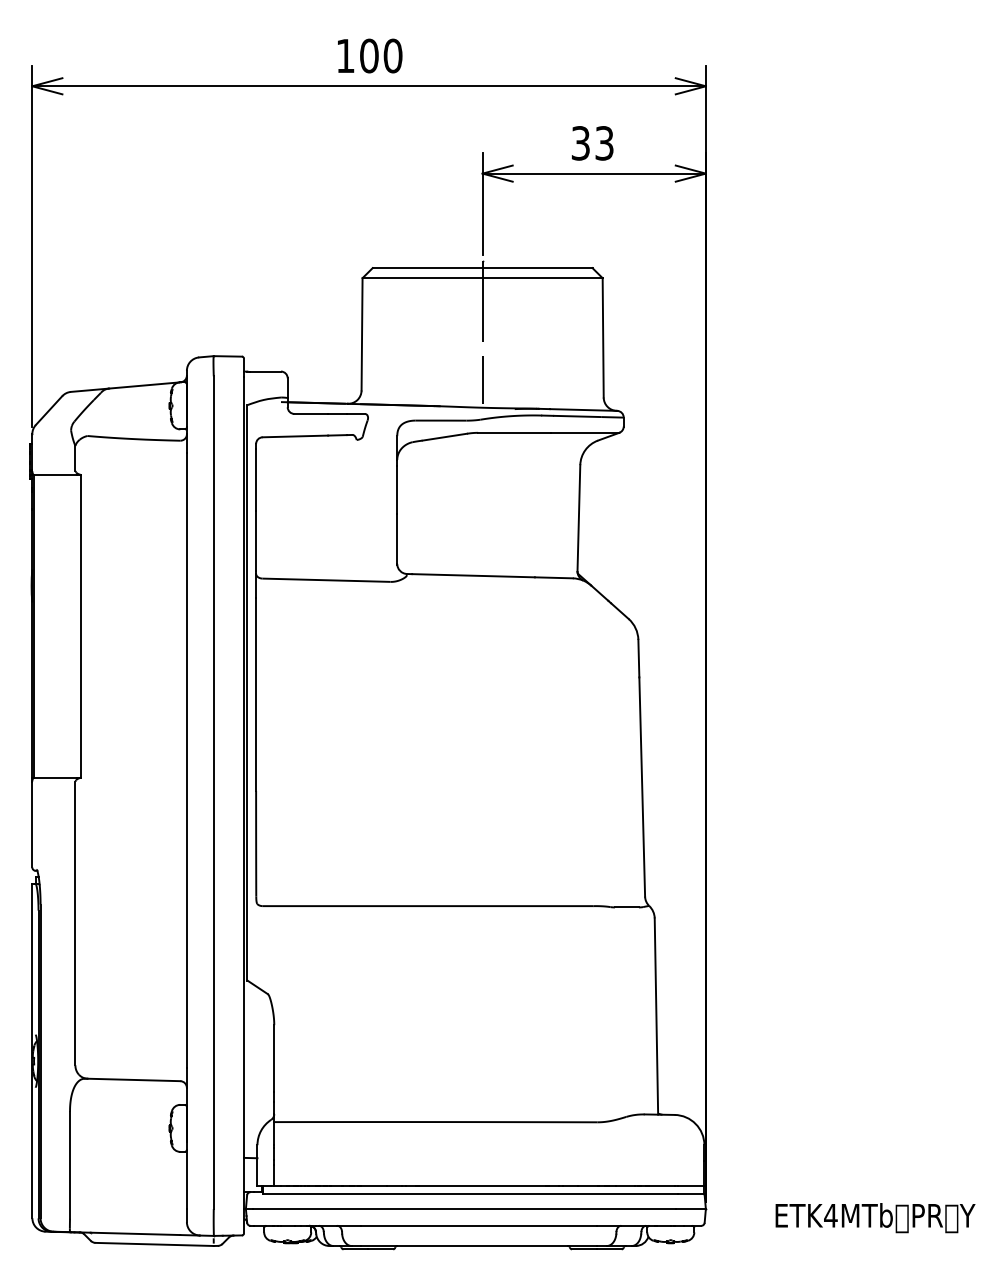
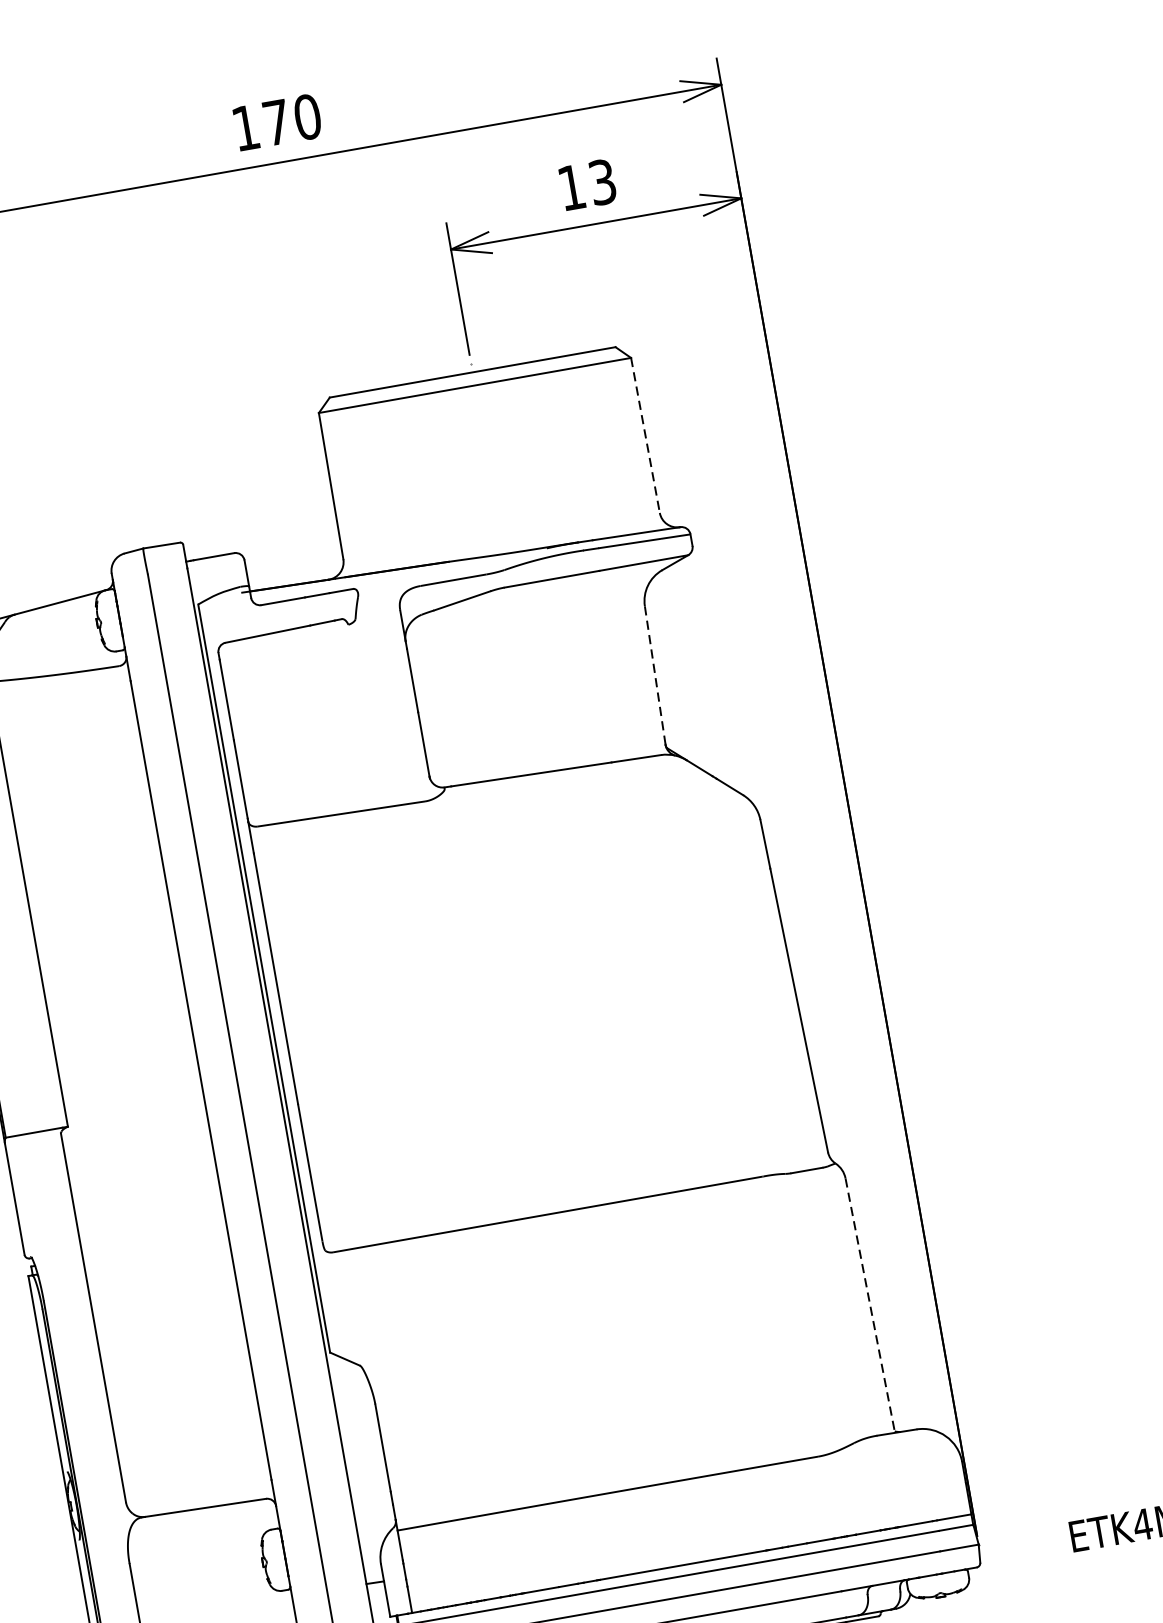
text: (369, 55) -> (276, 121), 100 -> 170
text: (580, 143) -> (571, 187), 33 -> 13
line: (482, 332) -> (487, 456), removed
line: (603, 337) -> (645, 434), solid -> dashed
line: (578, 517) -> (654, 674), solid -> dashed
line: (656, 1017) -> (870, 1306), solid -> dashed

